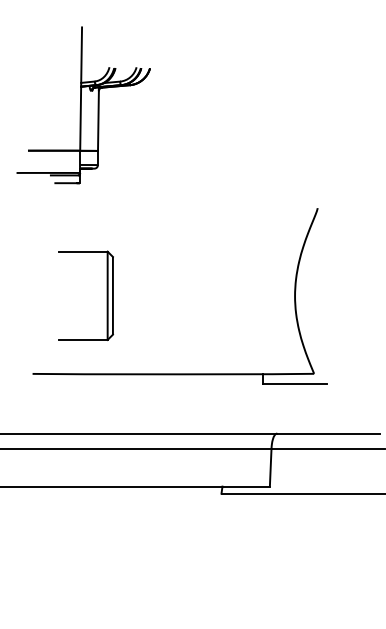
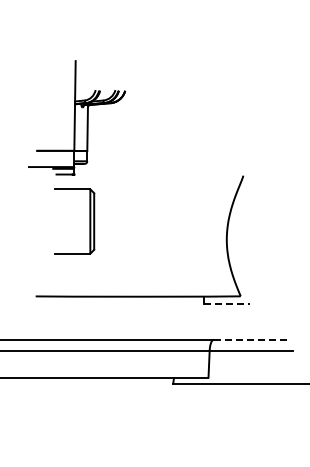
part: (83, 104) -> (76, 117), moved
part: (106, 295) -> (89, 221), moved
line: (296, 383) -> (227, 303), solid -> dashed
line: (328, 433) -> (251, 339), solid -> dashed

